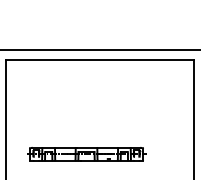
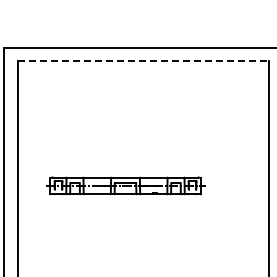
line: (100, 60) -> (143, 60), solid -> dashed

